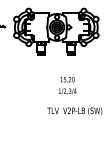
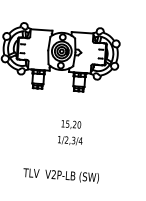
text: (74, 111) -> (60, 176), moved

